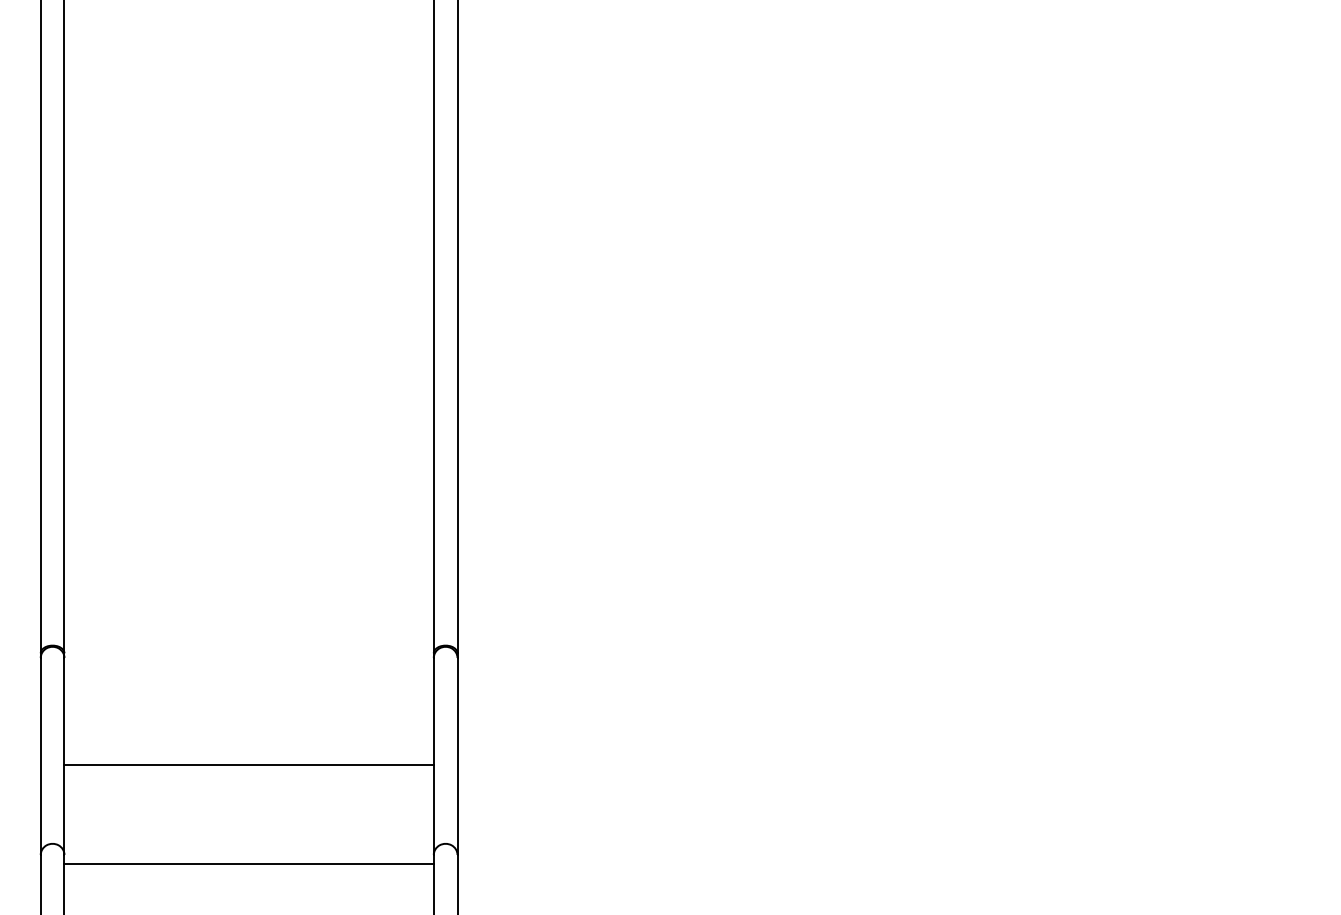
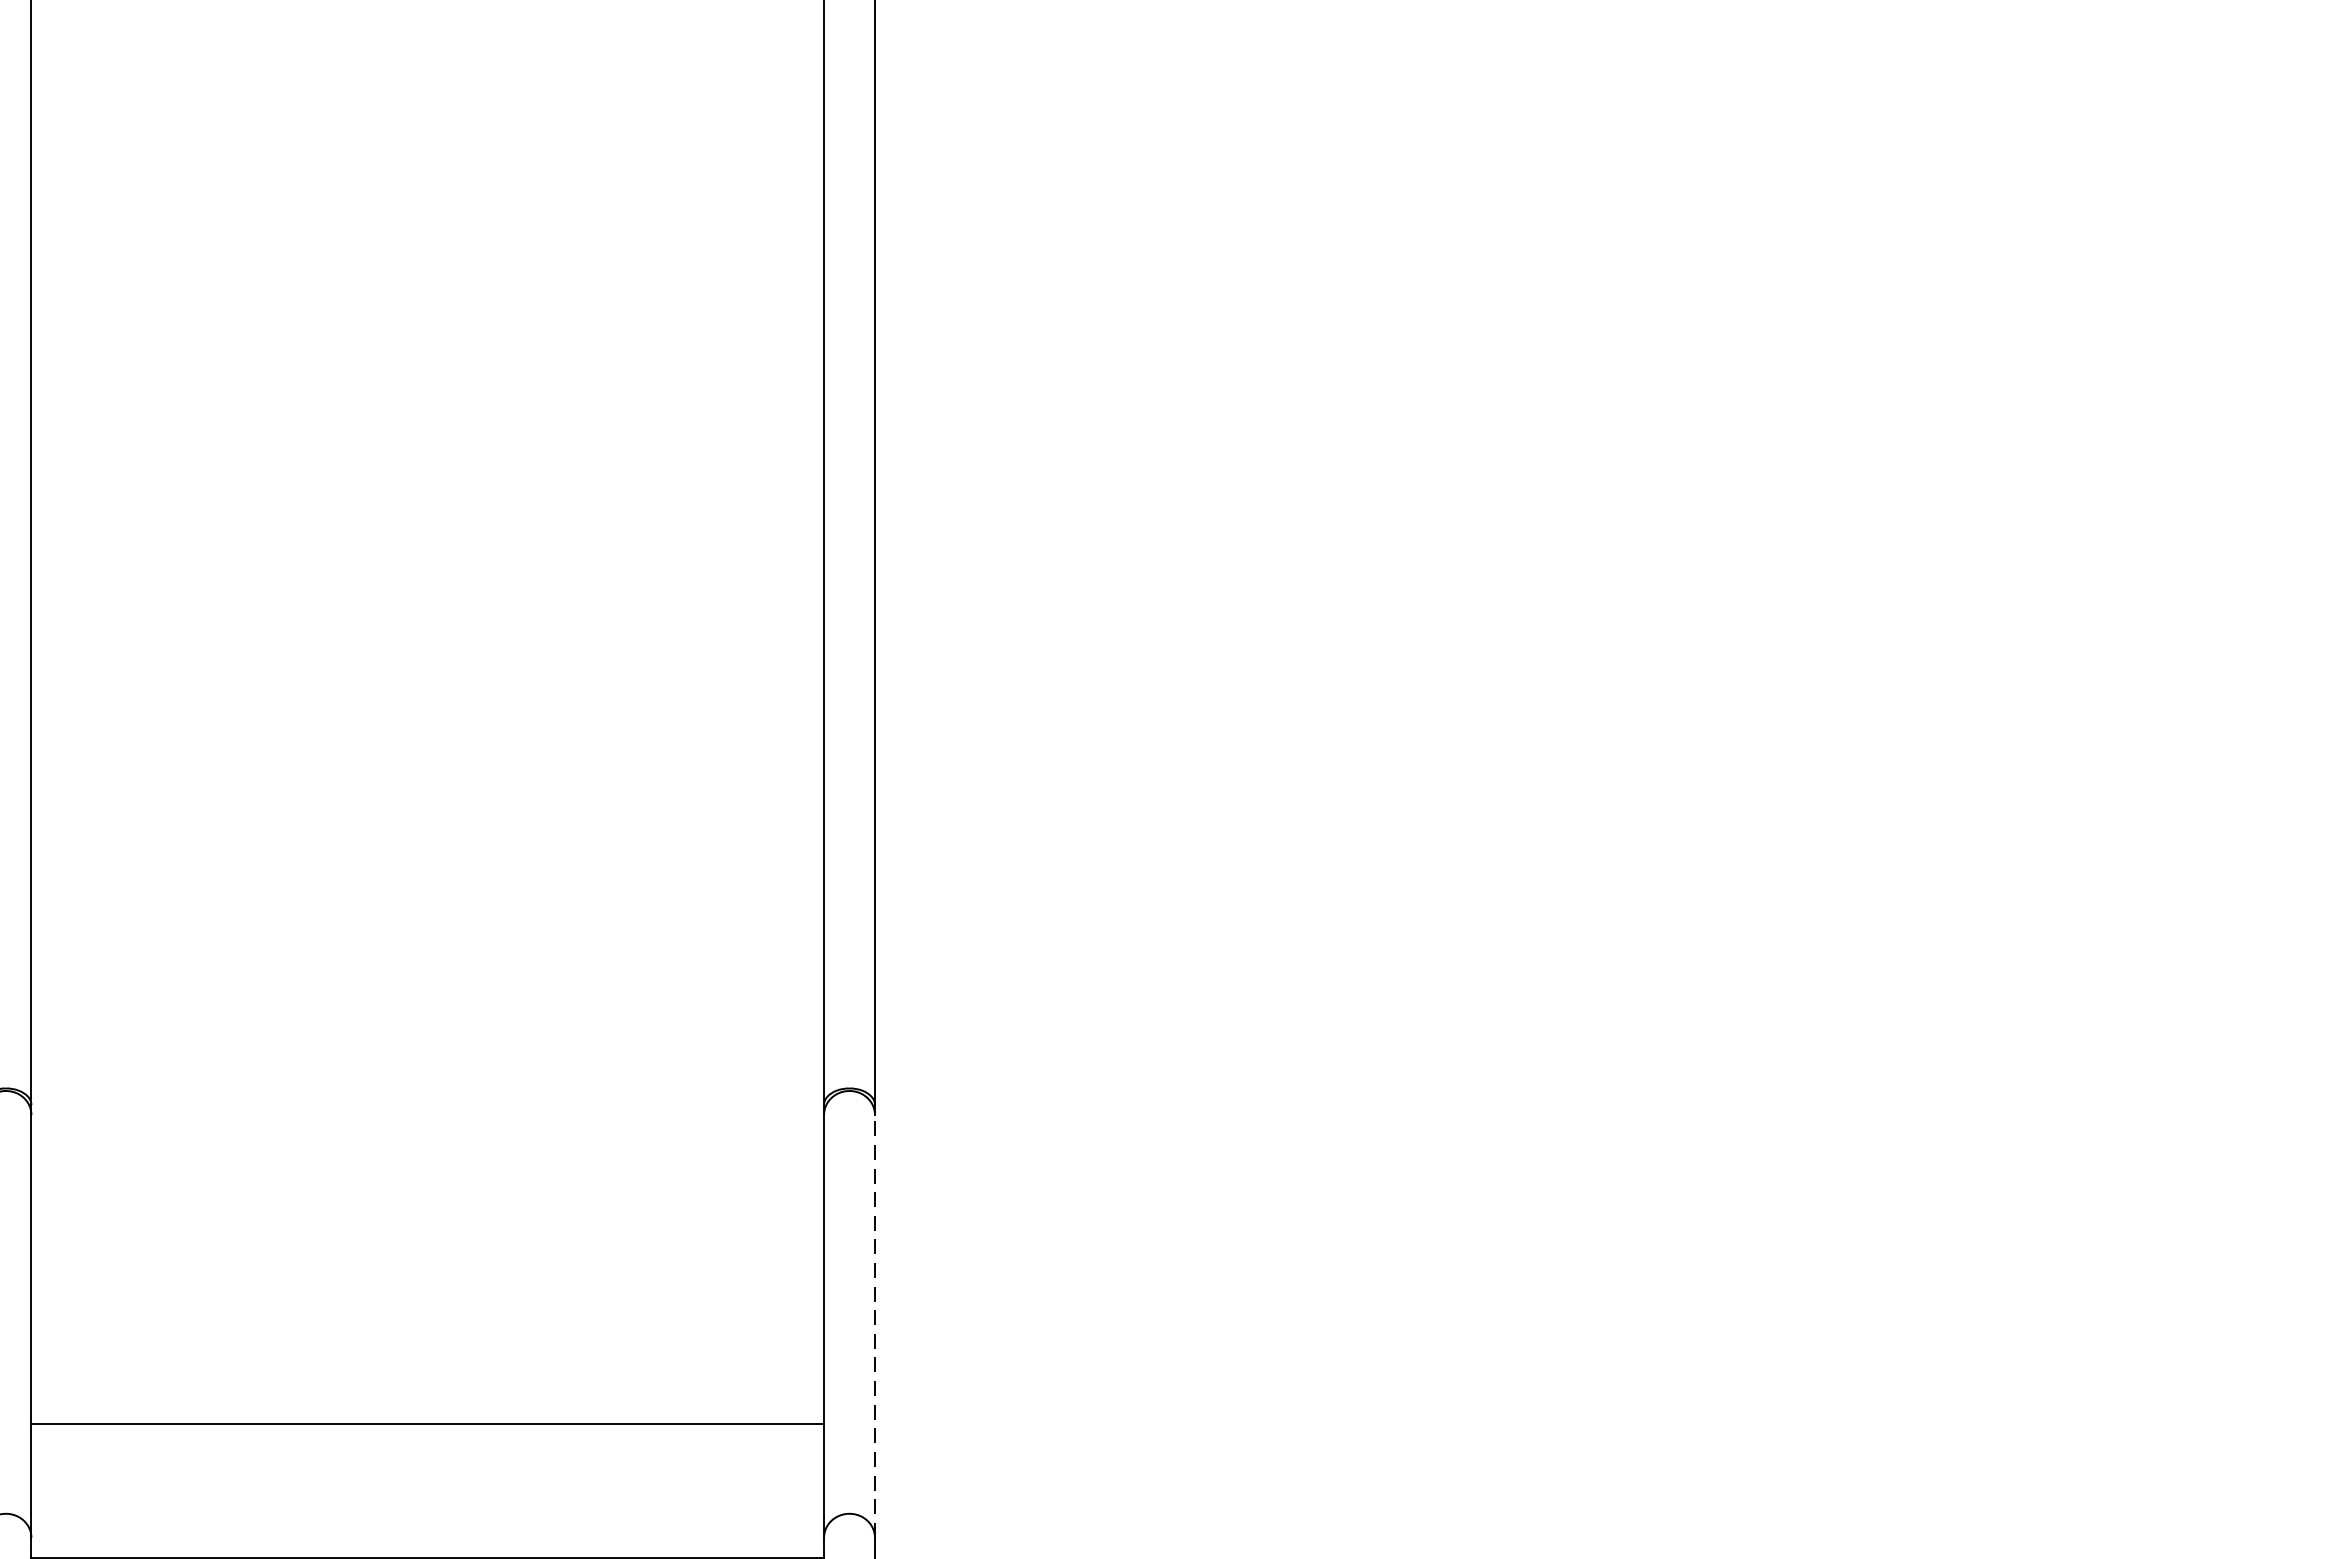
line: (457, 755) -> (874, 1324), solid -> dashed
line: (248, 765) -> (426, 1425), moved

